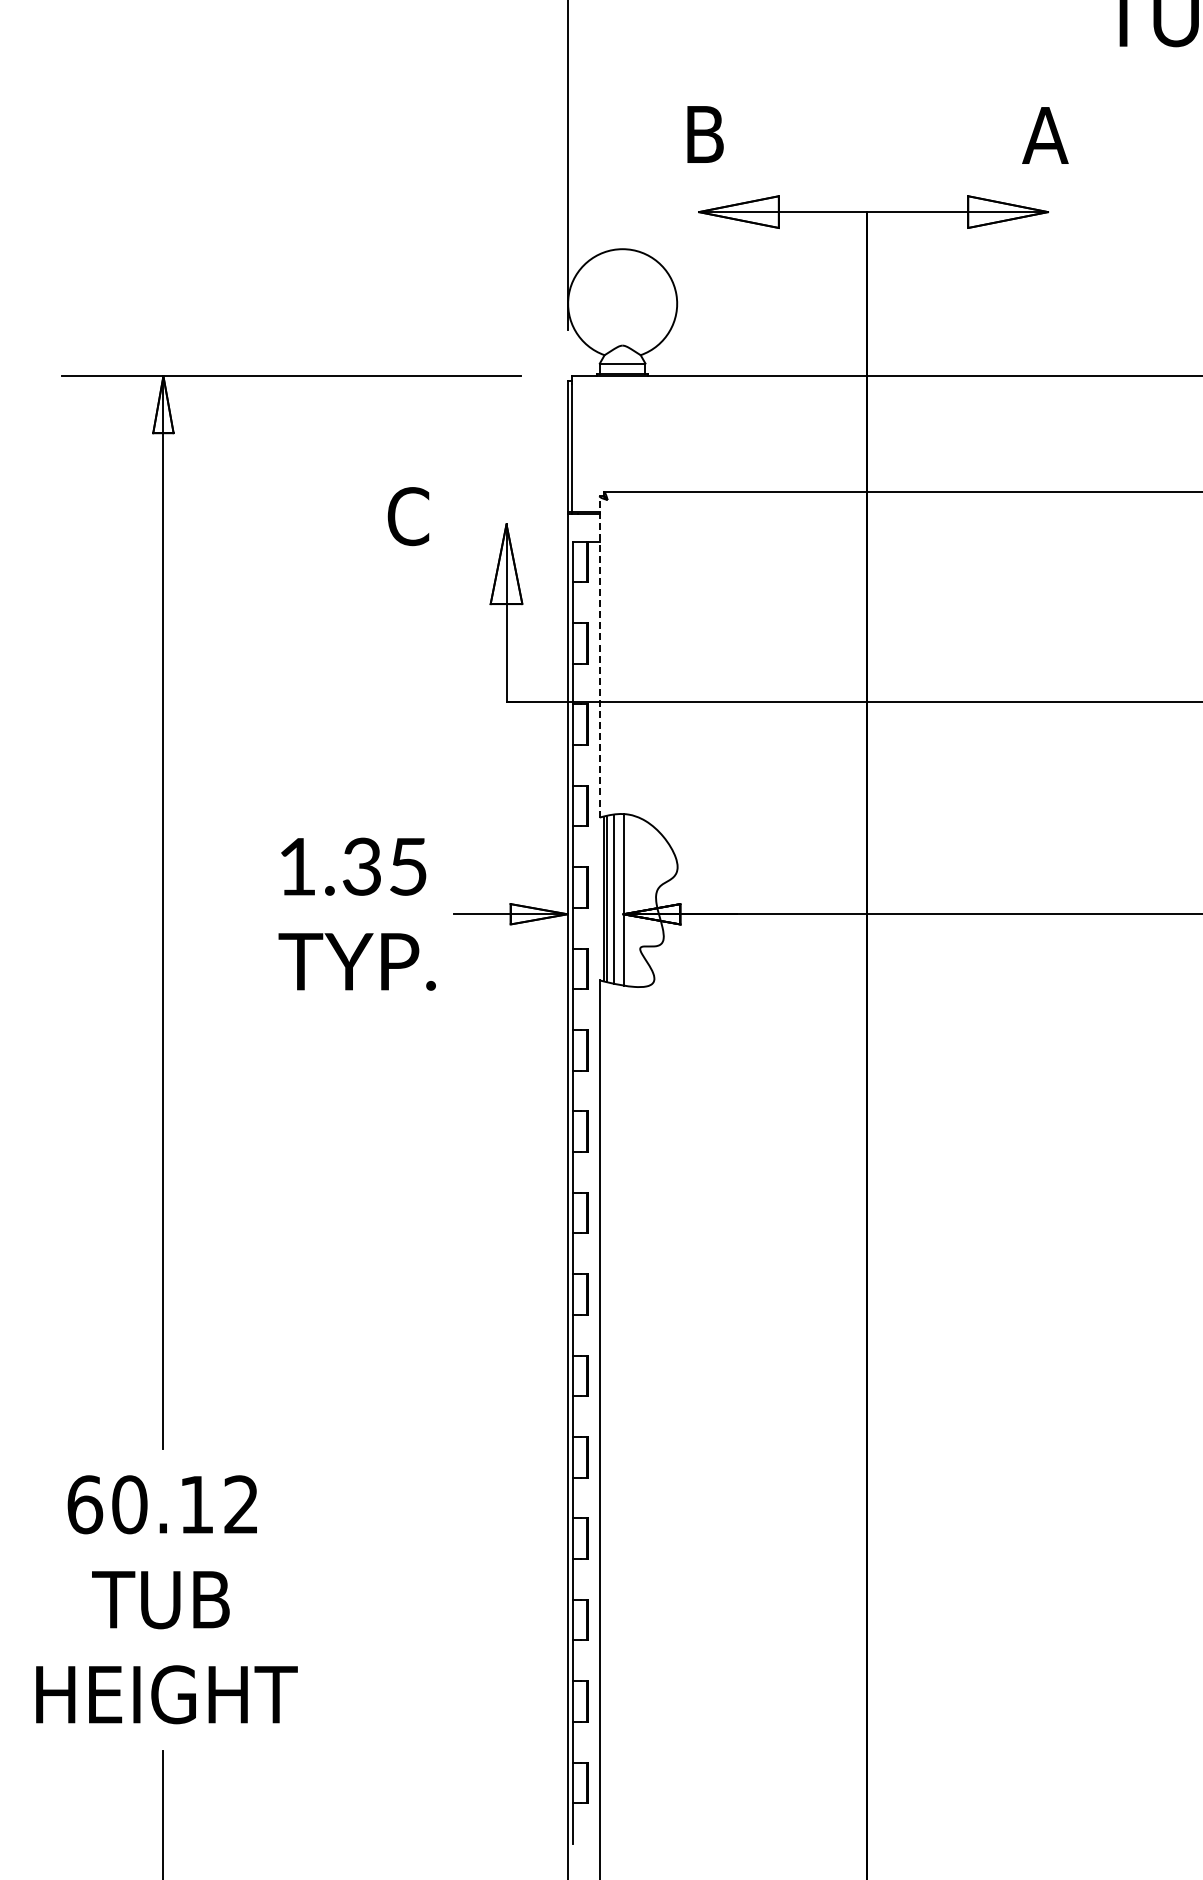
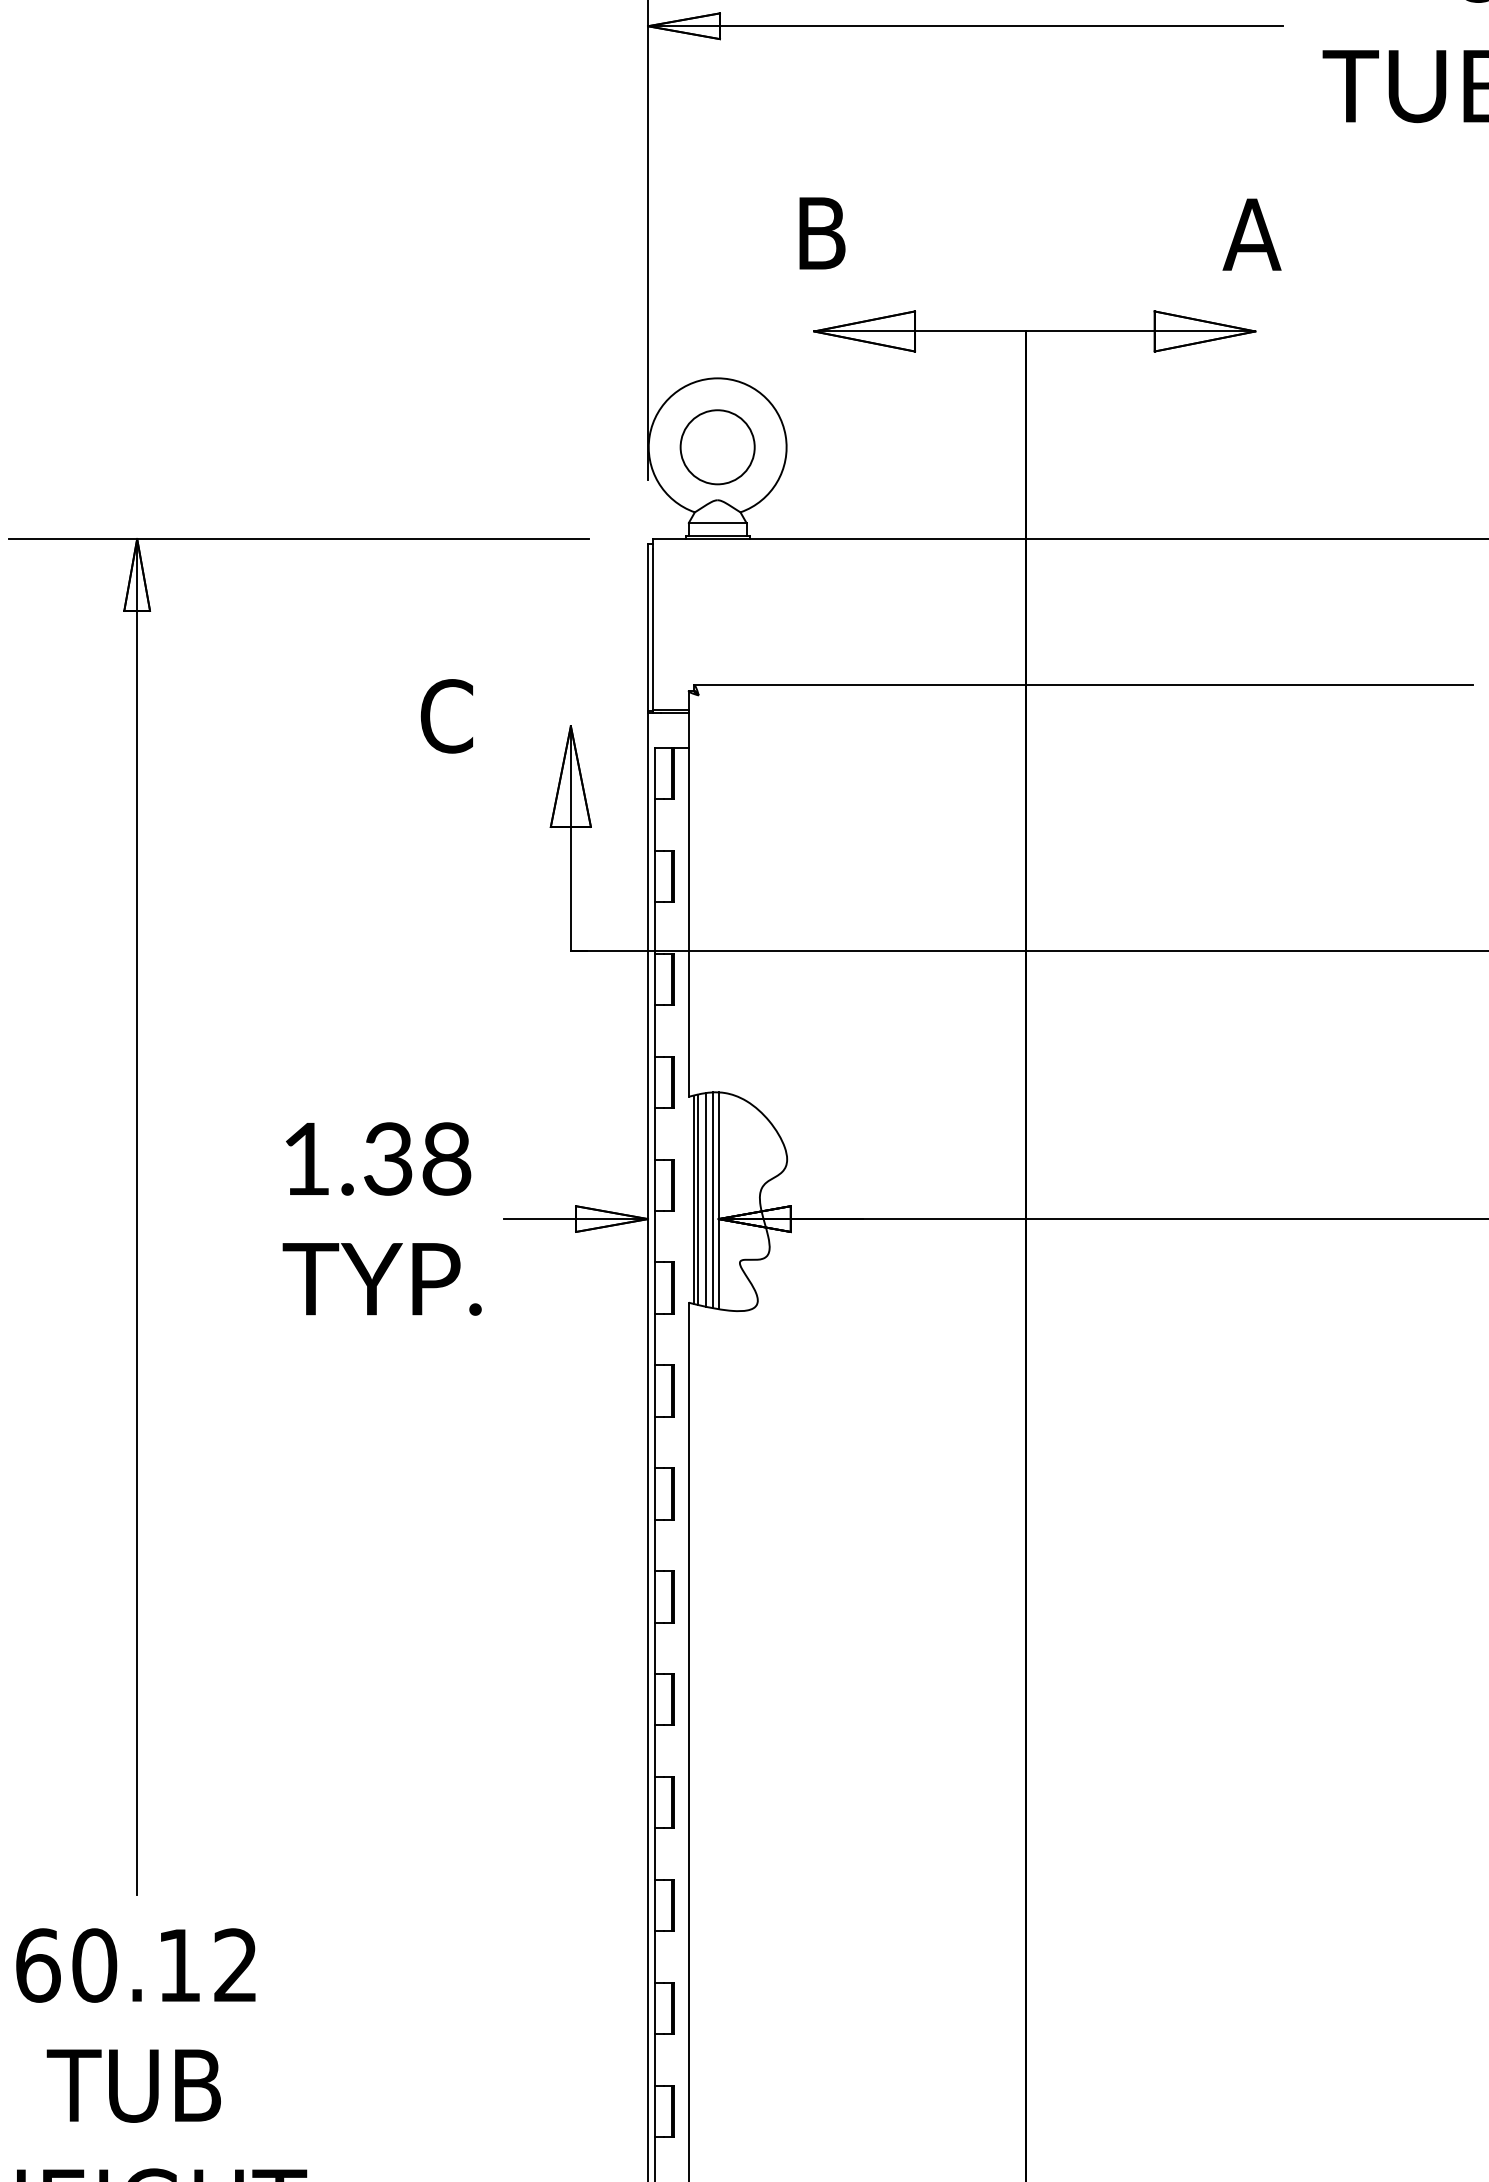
circle: (622, 303) -> (717, 447), added
line: (599, 656) -> (688, 893), dashed -> solid
text: (408, 866) -> (446, 1158), 1.35 -> 1.38
line: (619, 899) -> (713, 1200), added

